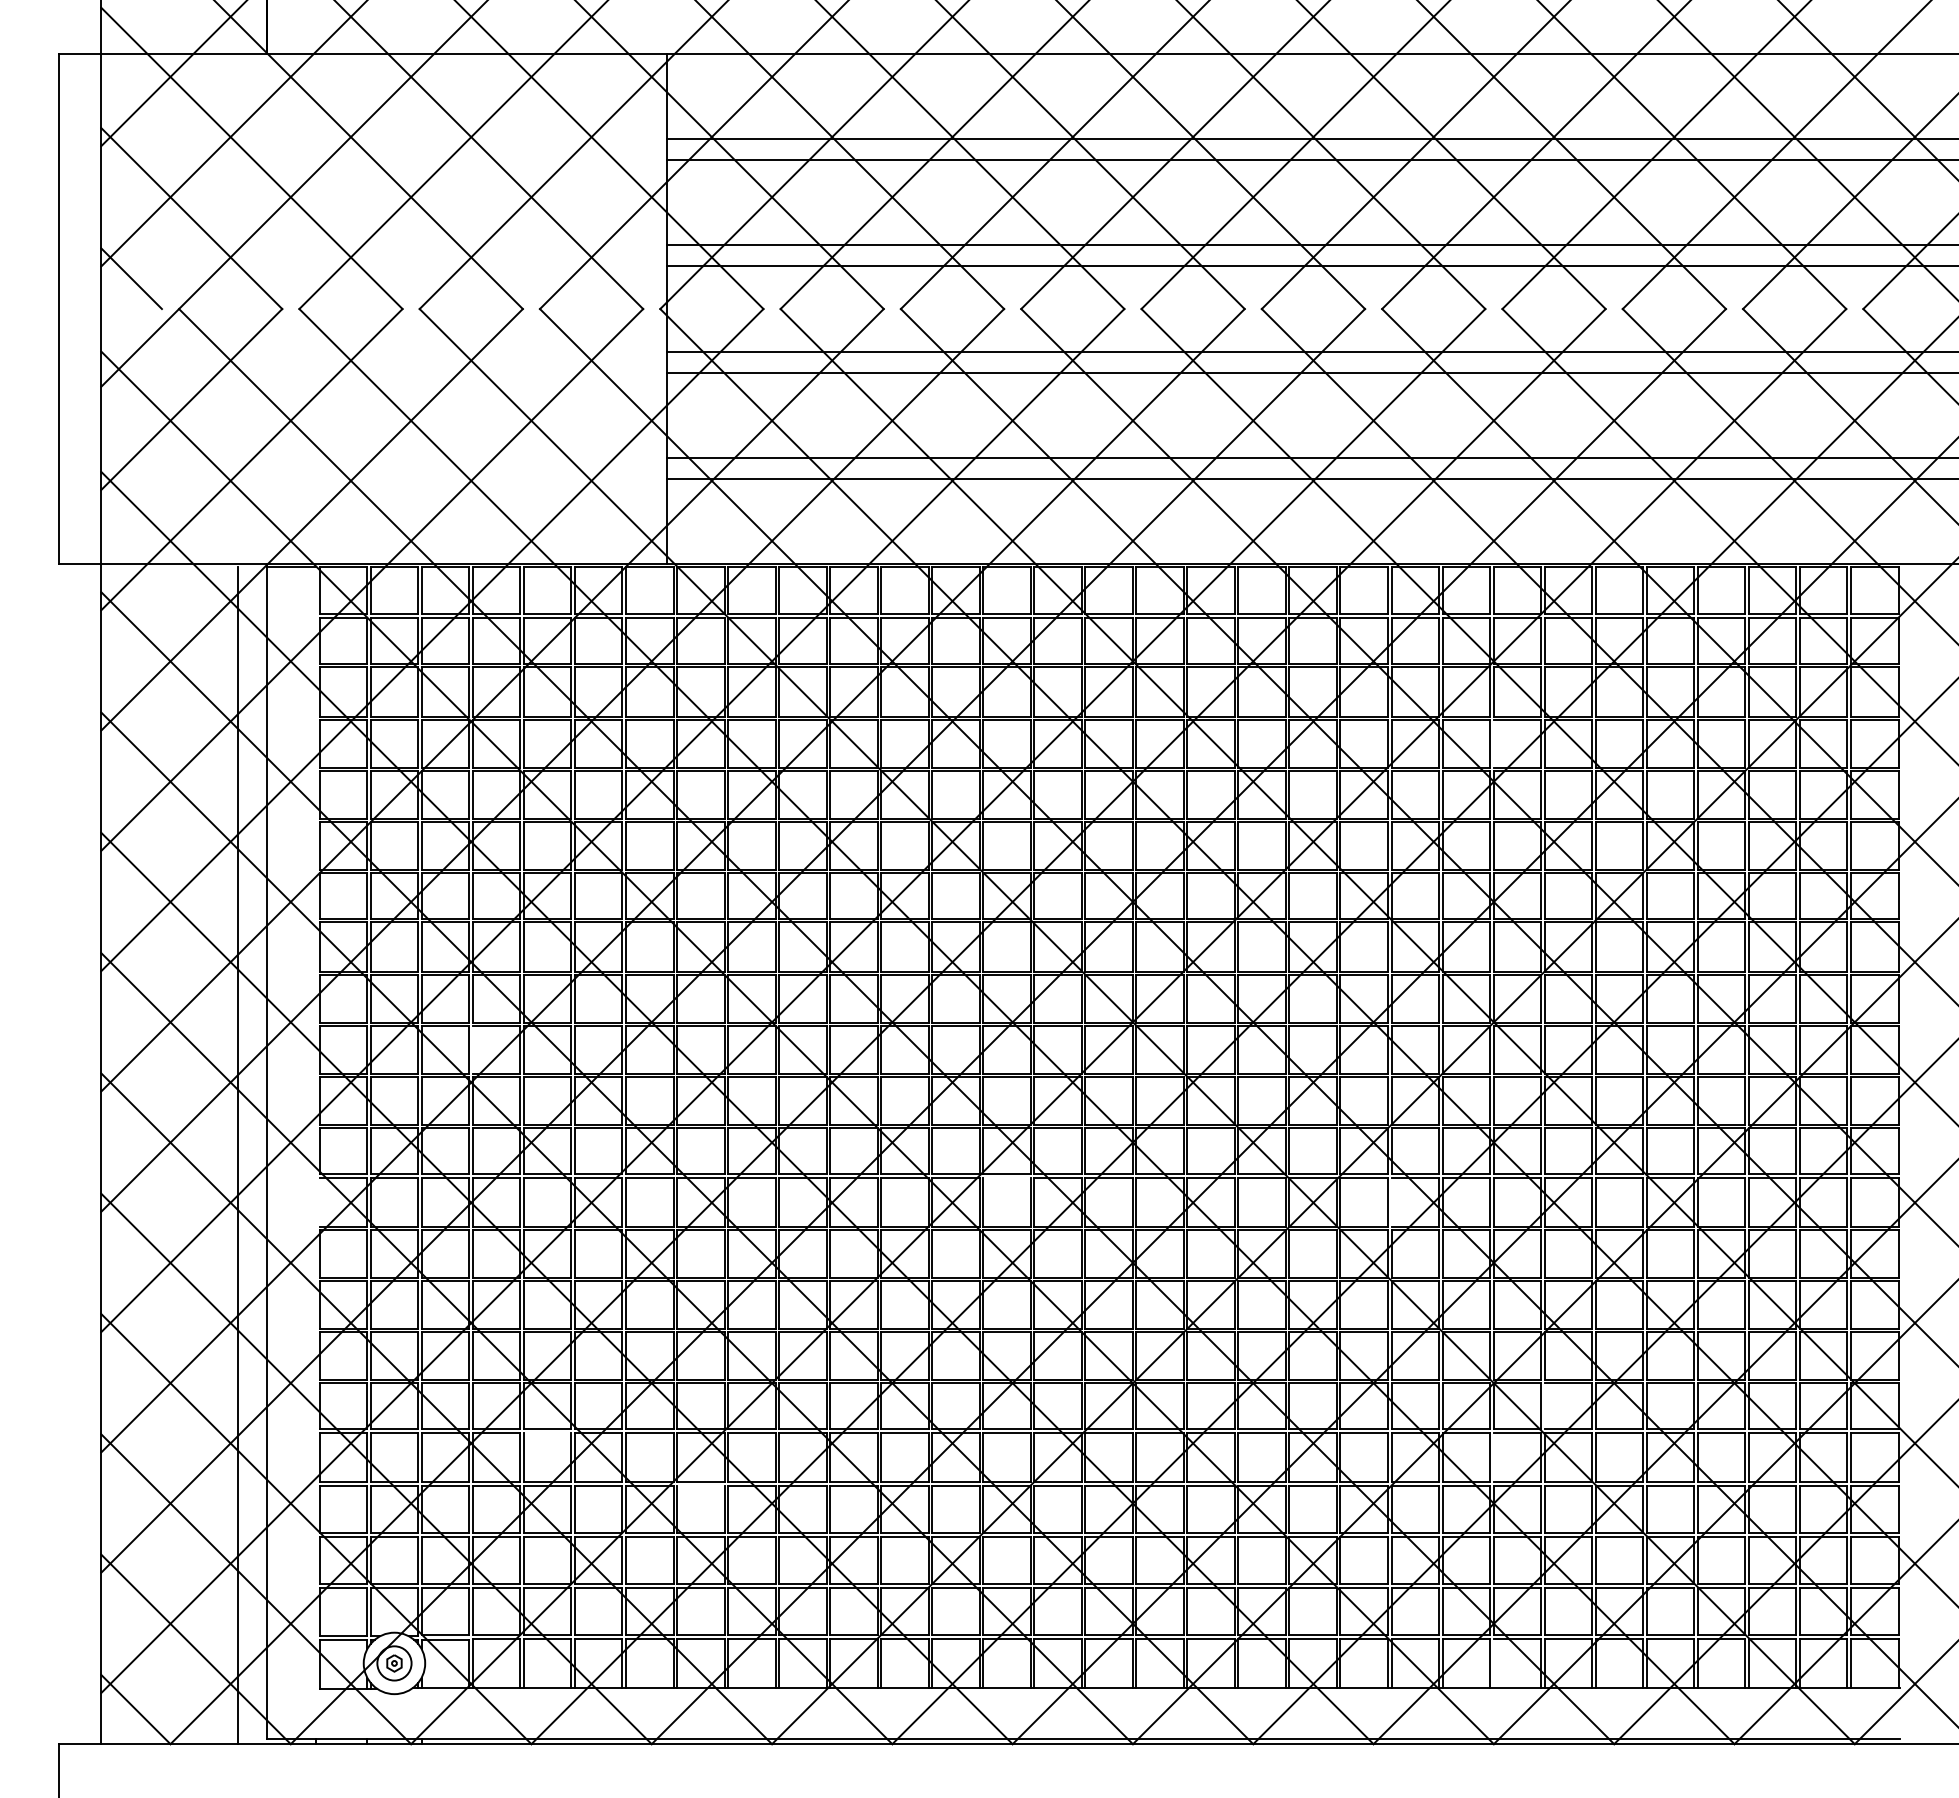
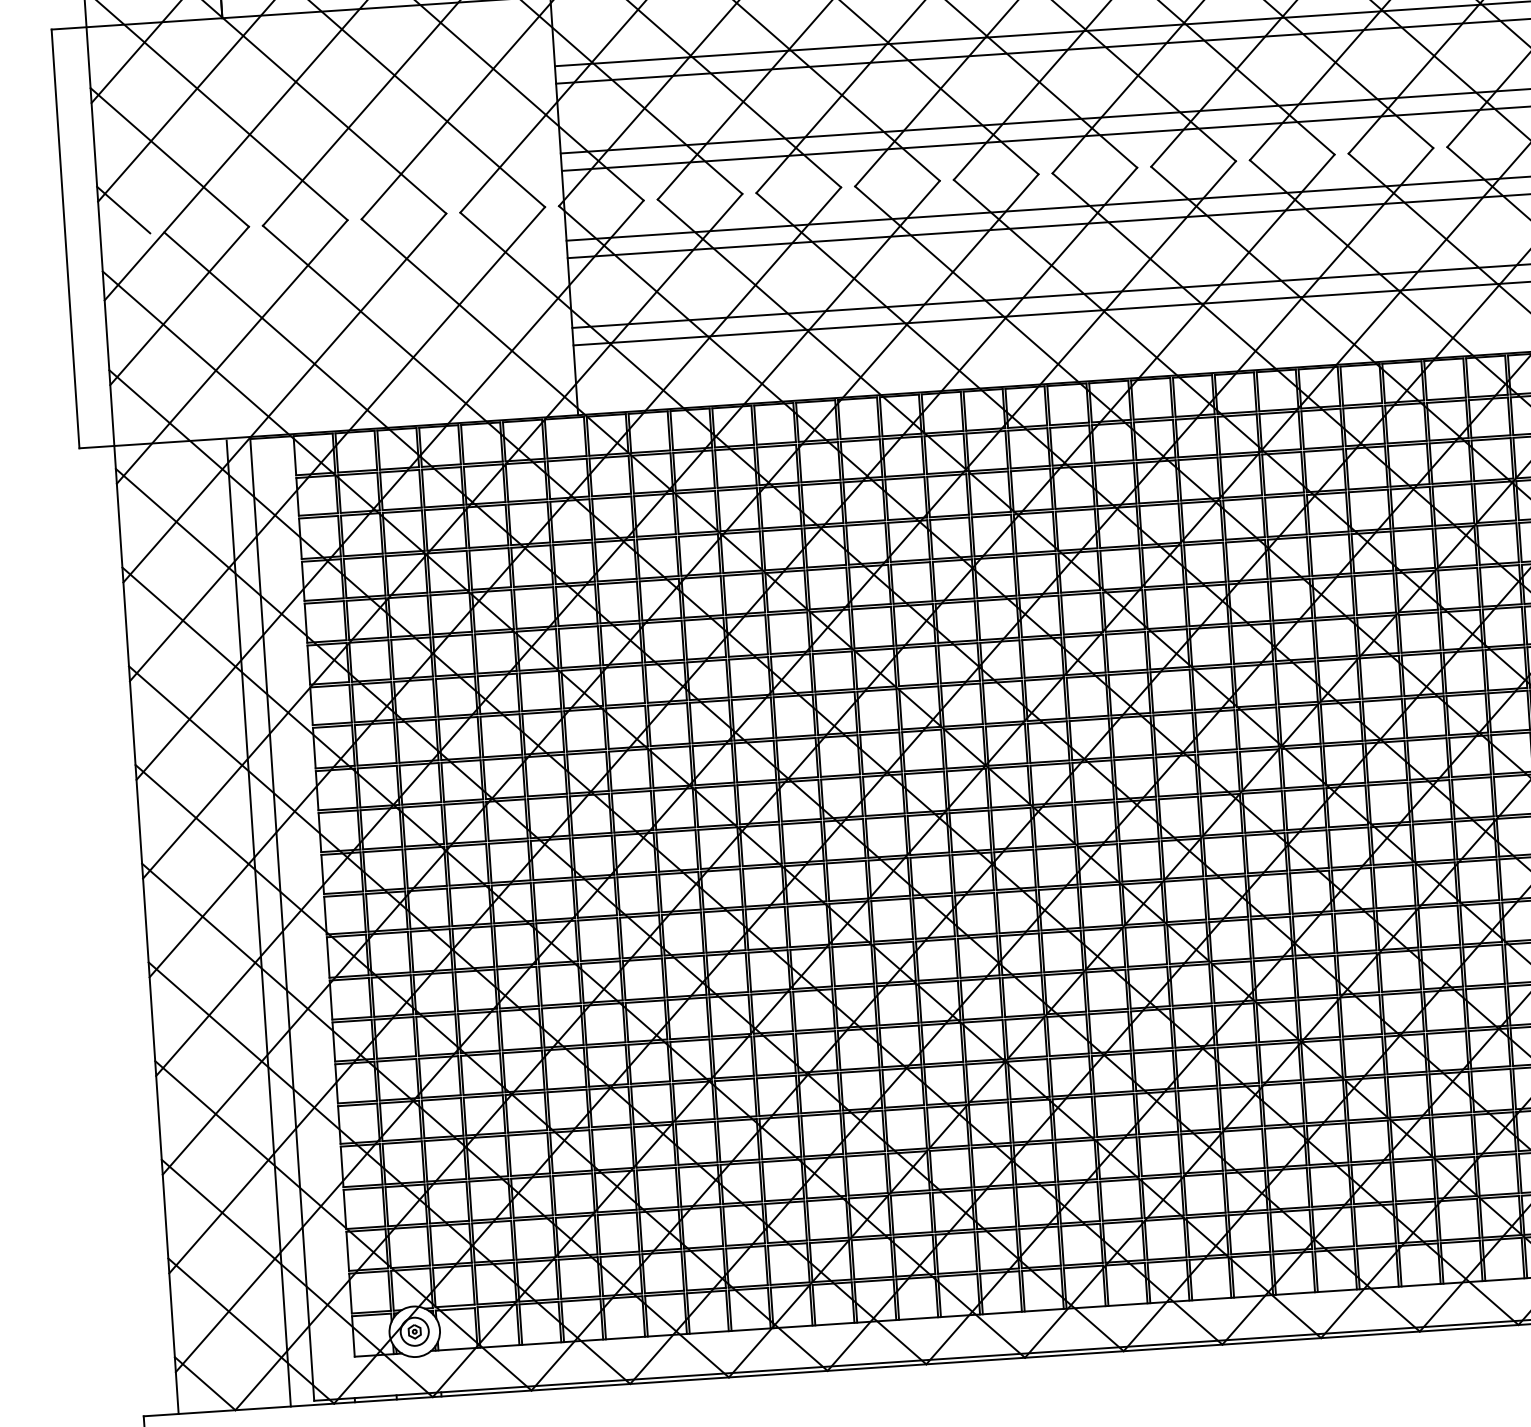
line: (1493, 743) -> (1266, 517), added
line: (472, 1049) -> (445, 823), added
line: (1006, 1177) -> (890, 899), added
line: (319, 1201) -> (328, 956), added
line: (1391, 1201) -> (1207, 898), added
line: (1544, 1406) -> (1344, 1058), added
line: (547, 1432) -> (527, 1133), added
line: (1493, 1457) -> (1305, 1102), added
line: (700, 1485) -> (656, 1169), added
line: (1493, 1663) -> (1316, 1271), added

